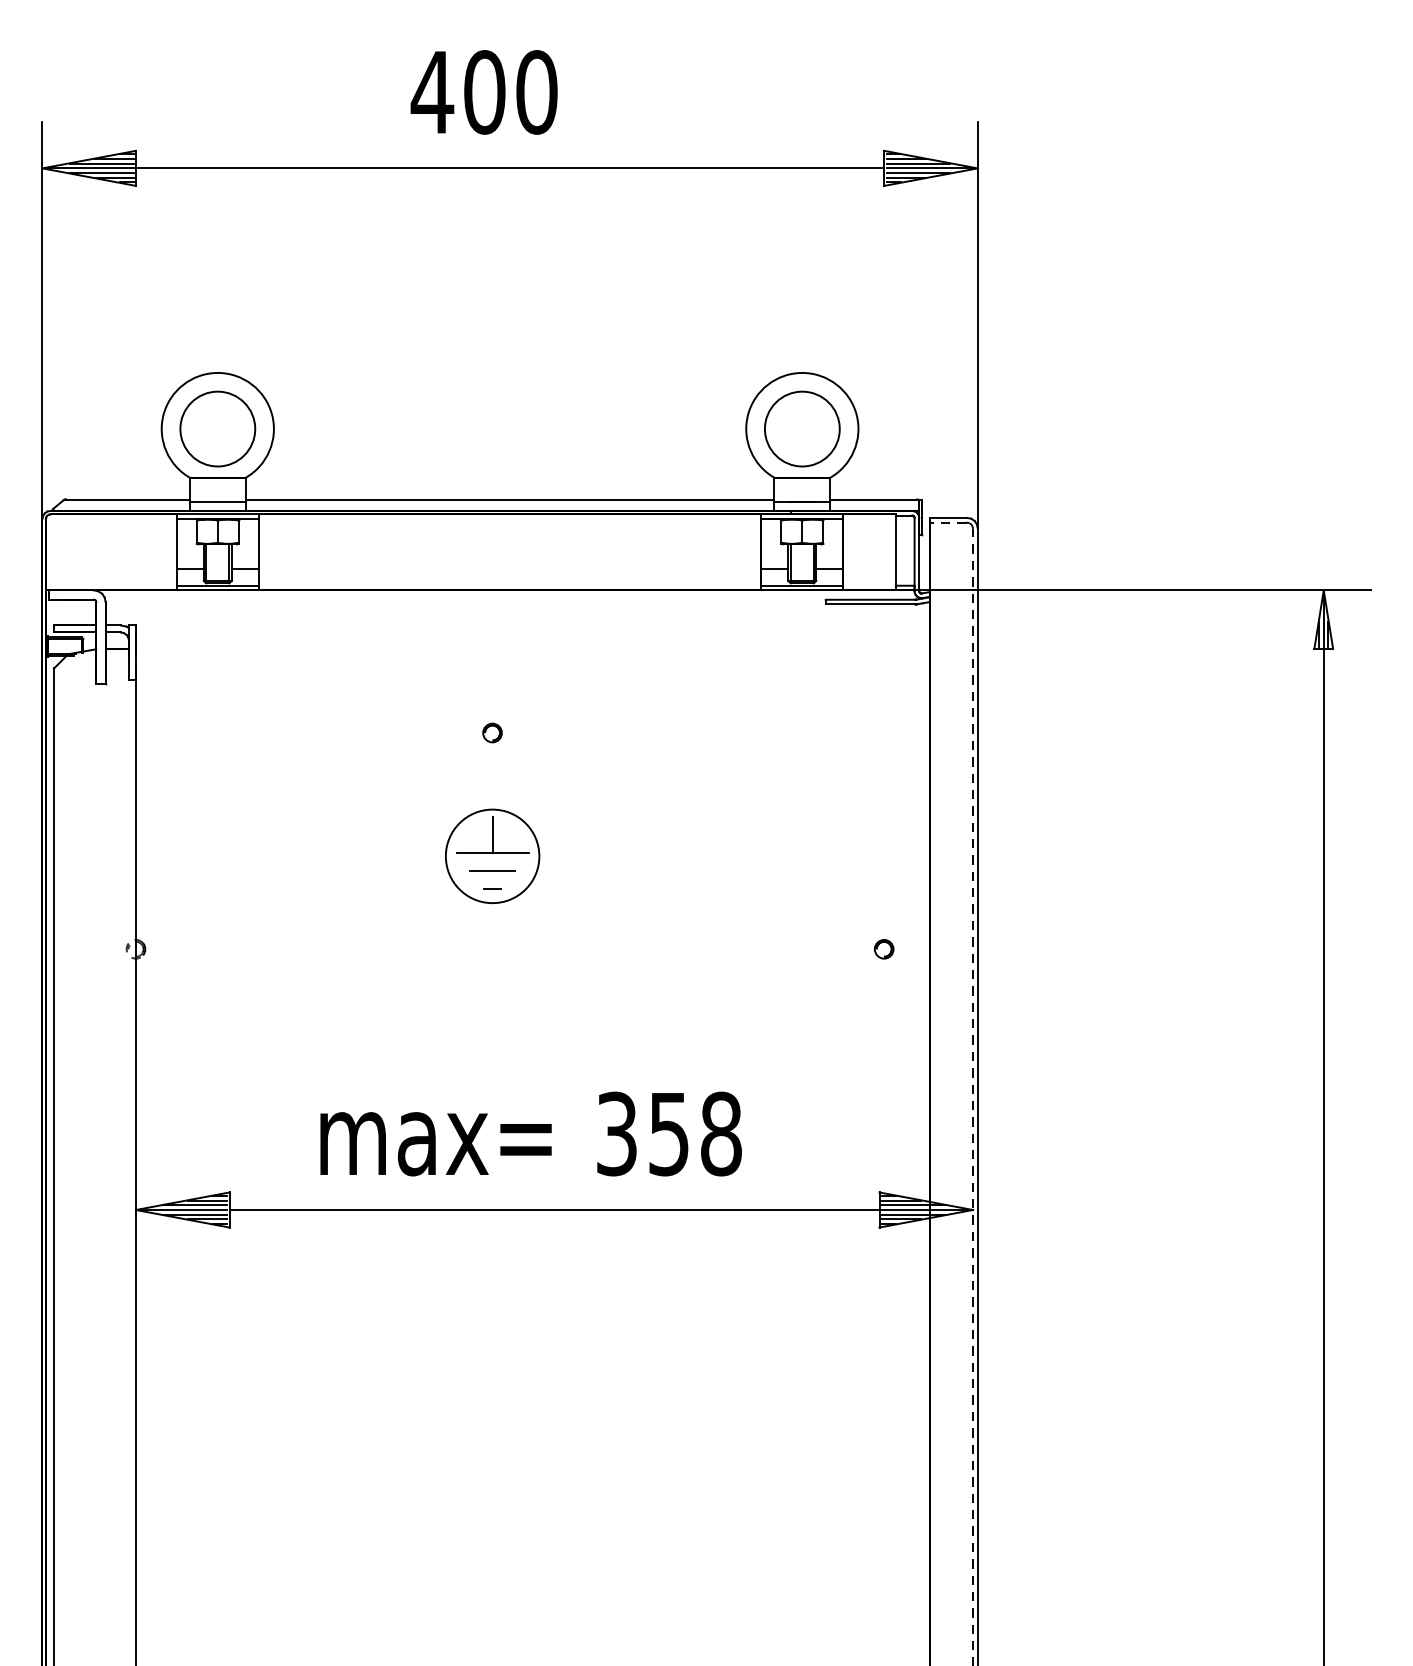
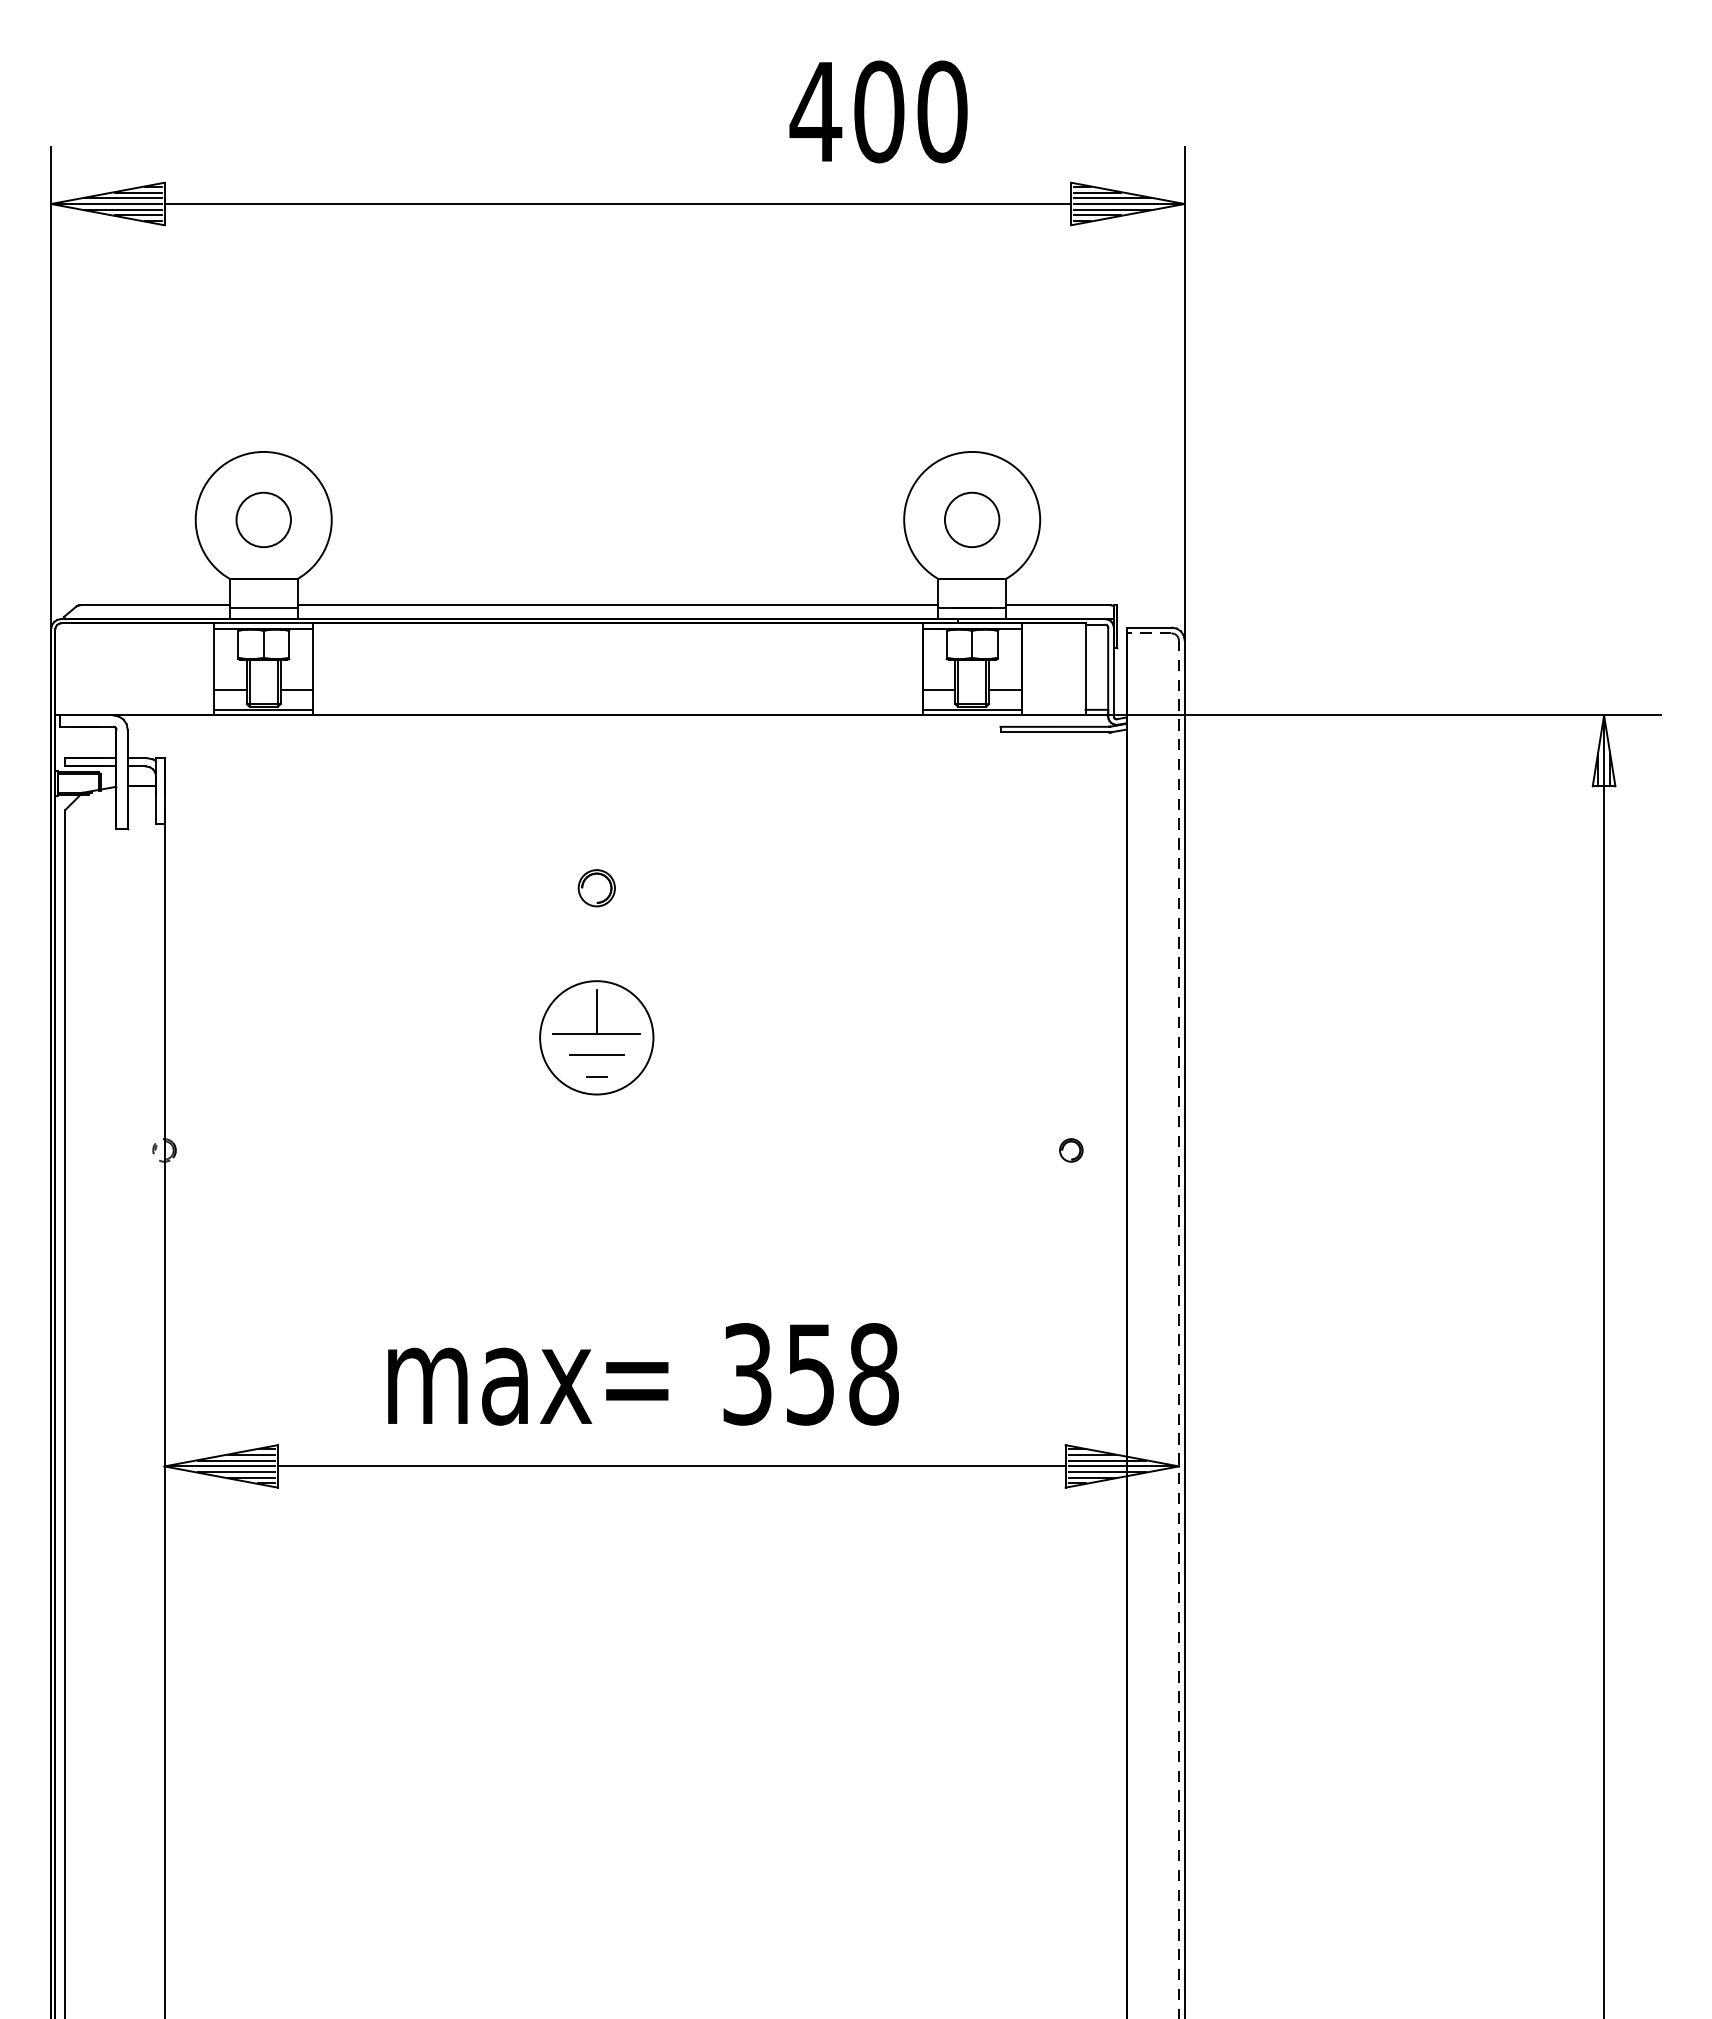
text: (484, 92) -> (878, 111), moved
circle: (217, 428) -> (263, 519), size x0.6
circle: (801, 428) -> (971, 519), size x0.6
part: (492, 733) -> (596, 888), size x1.6

